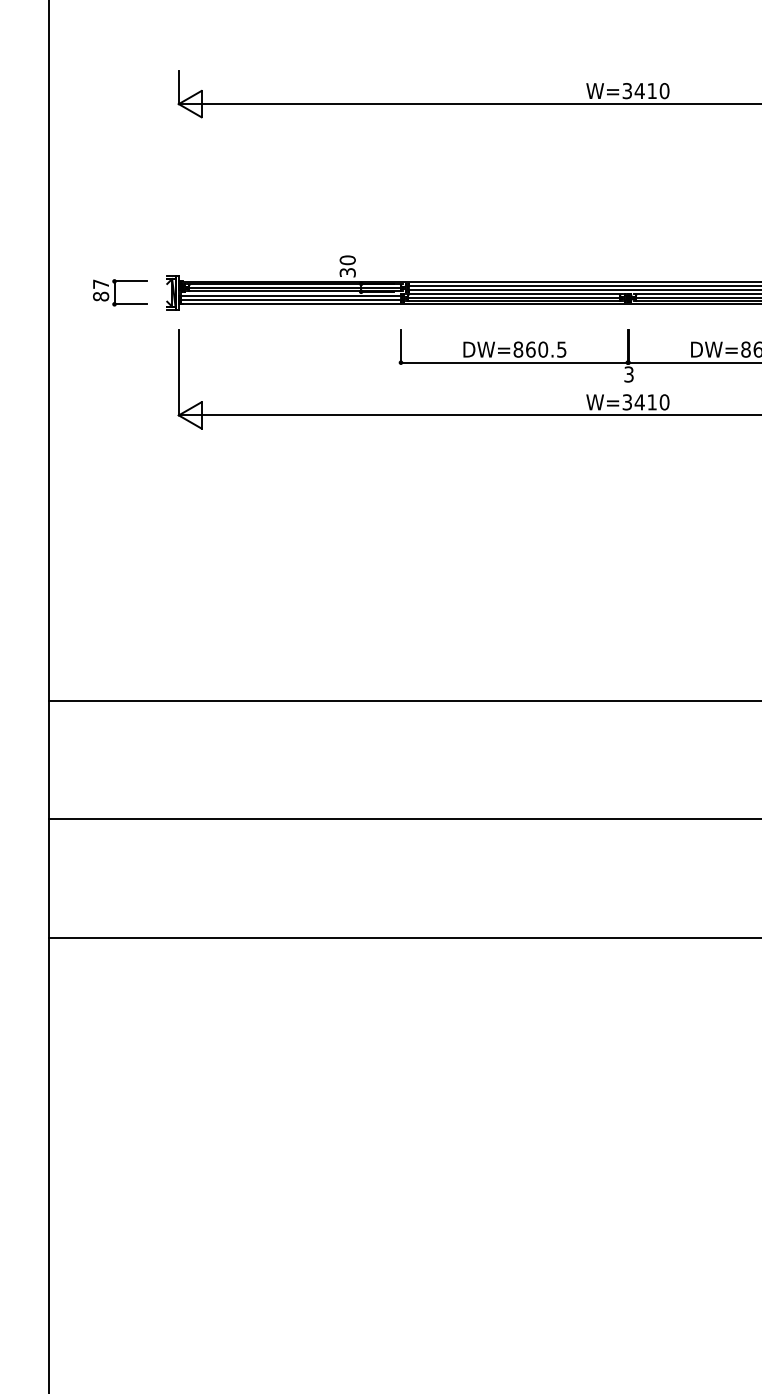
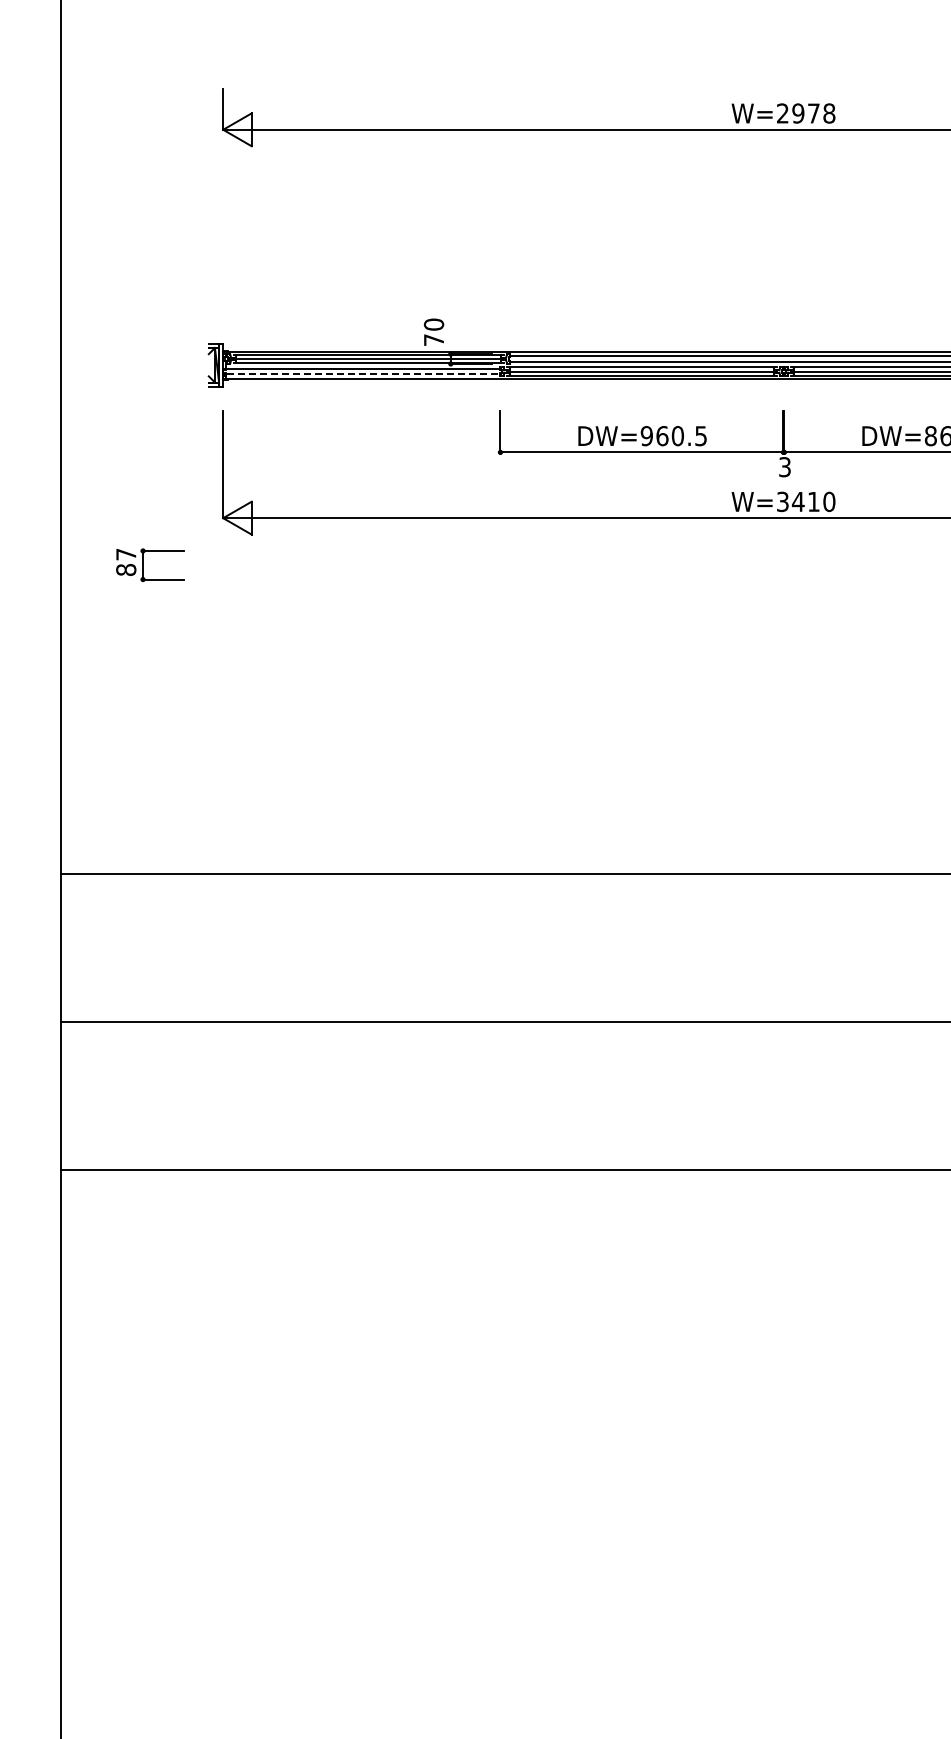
text: (646, 91) -> (806, 113), W=3410 -> W=2978
text: (347, 272) -> (433, 339), 30 -> 70
part: (114, 292) -> (143, 564), moved
line: (291, 300) -> (363, 374), solid -> dashed
text: (518, 349) -> (646, 436), DW=860.5 -> DW=960.5

